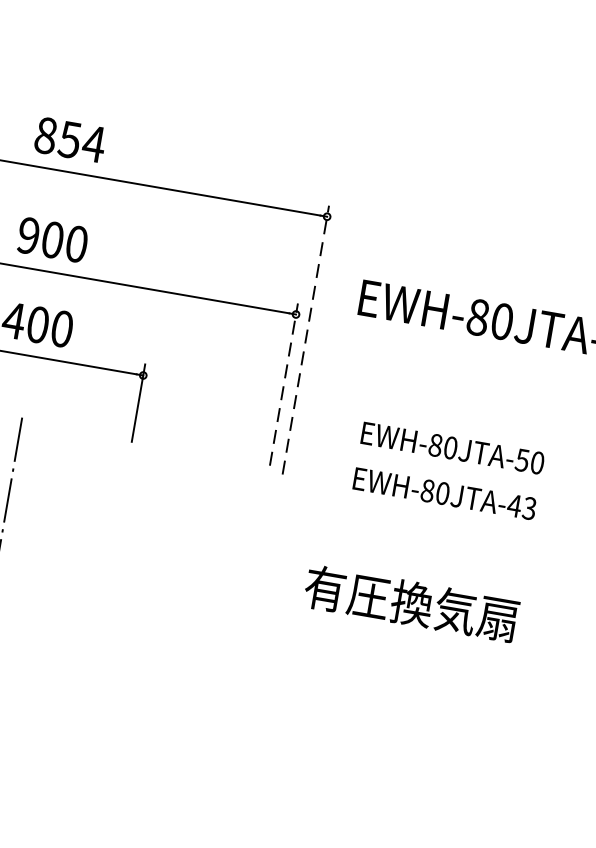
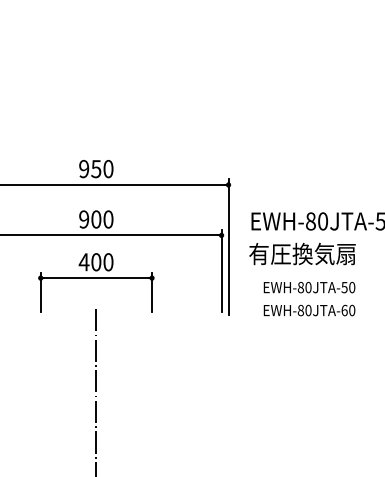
text: (70, 140) -> (96, 169), 854 -> 950
line: (305, 340) -> (228, 247), dashed -> solid
line: (283, 384) -> (221, 270), dashed -> solid
text: (522, 507) -> (348, 310), EWH-80JTA-43 -> EWH-80JTA-60
text: (411, 602) -> (302, 253), moved

